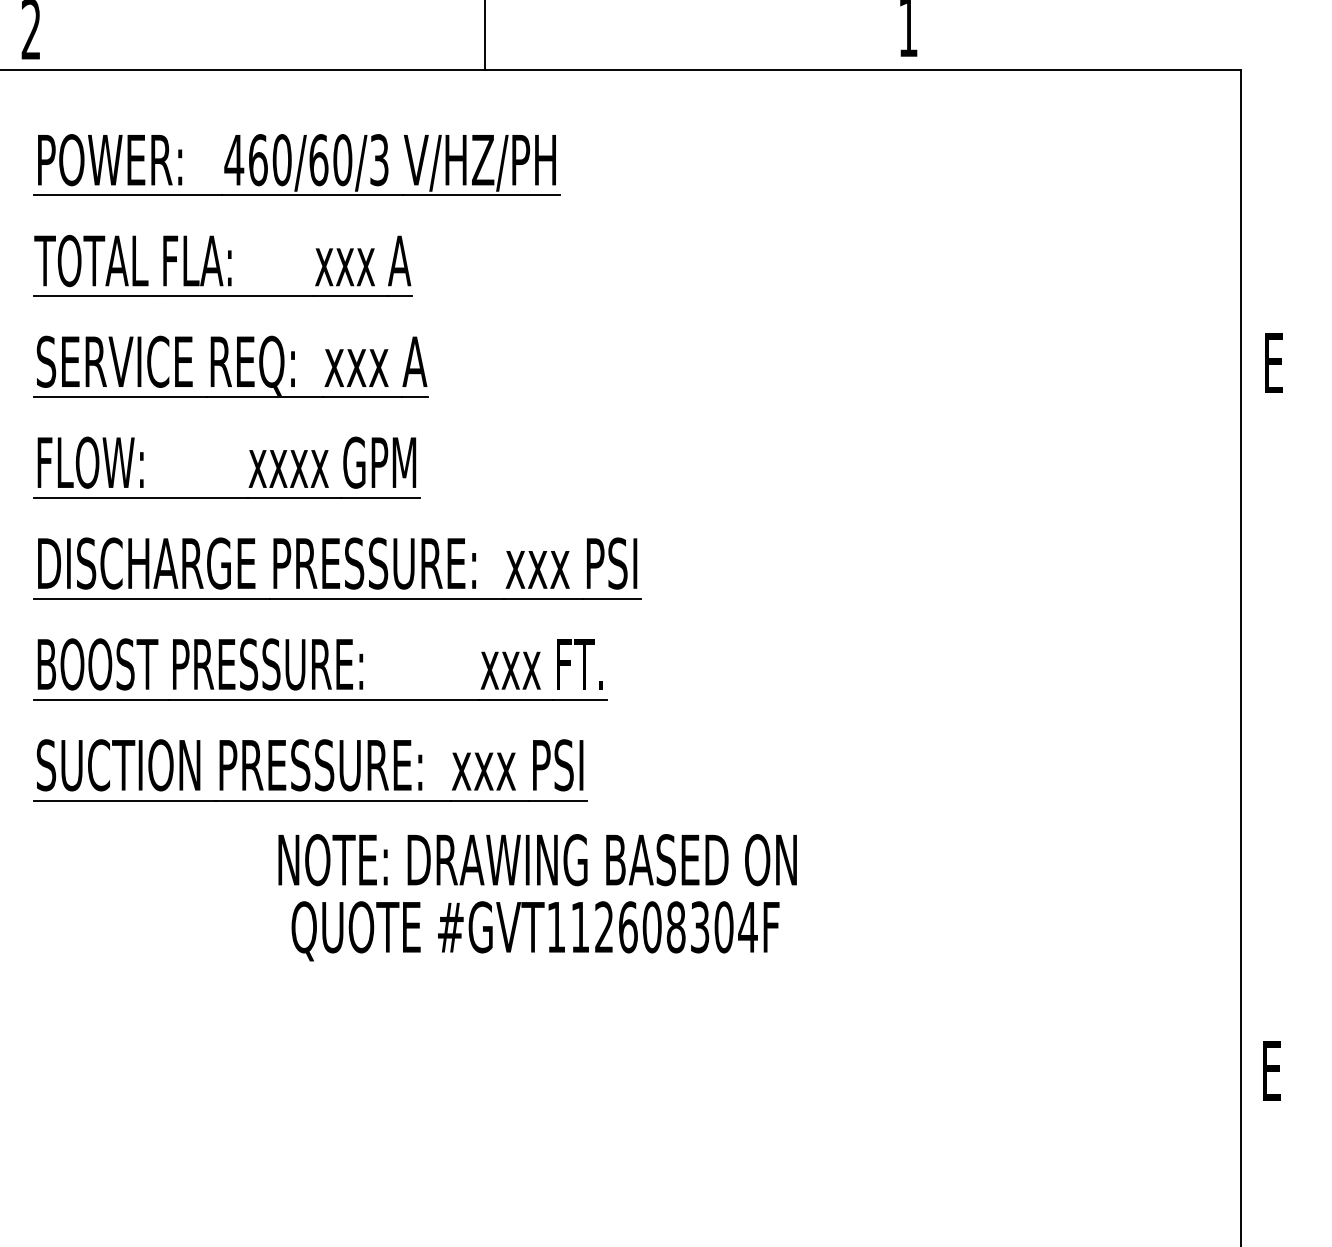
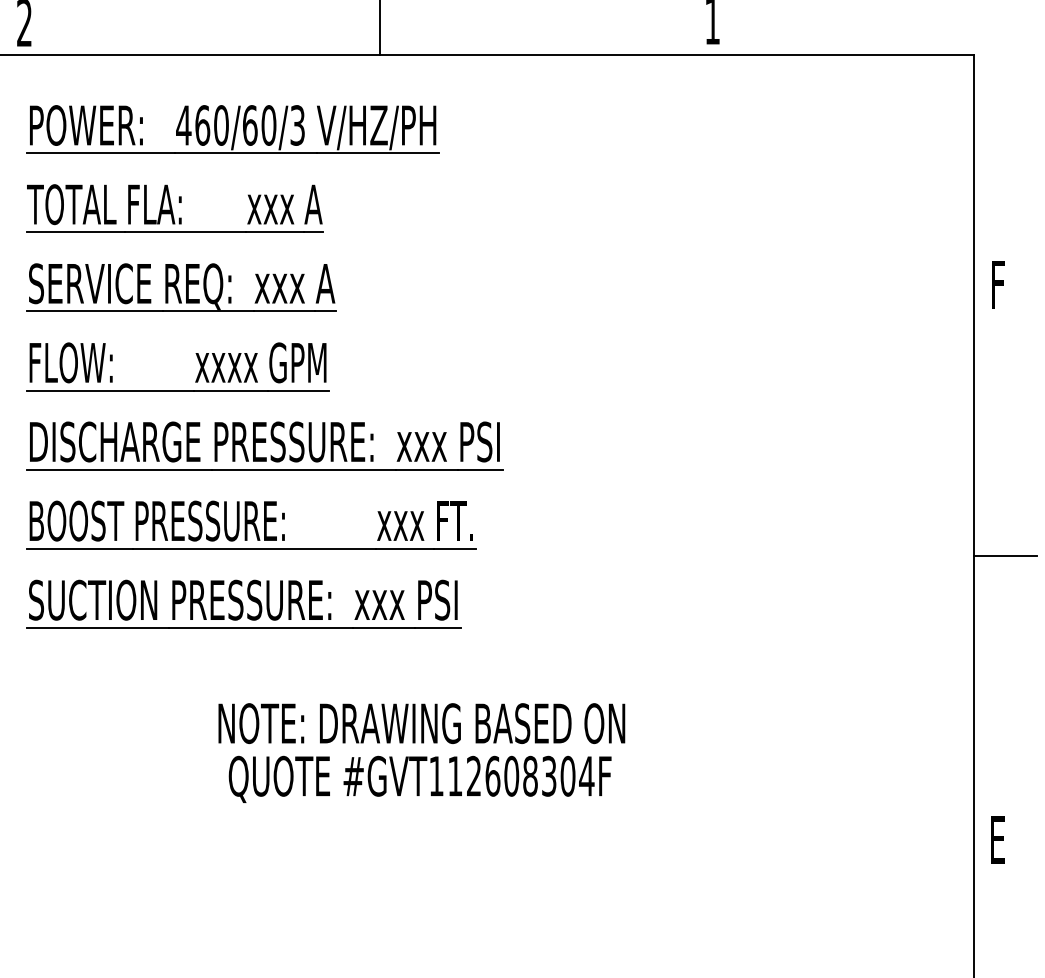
text: (1275, 362) -> (1000, 284), E -> F
line: (1280, 709) -> (1004, 556), added
text: (537, 896) -> (421, 752), moved

